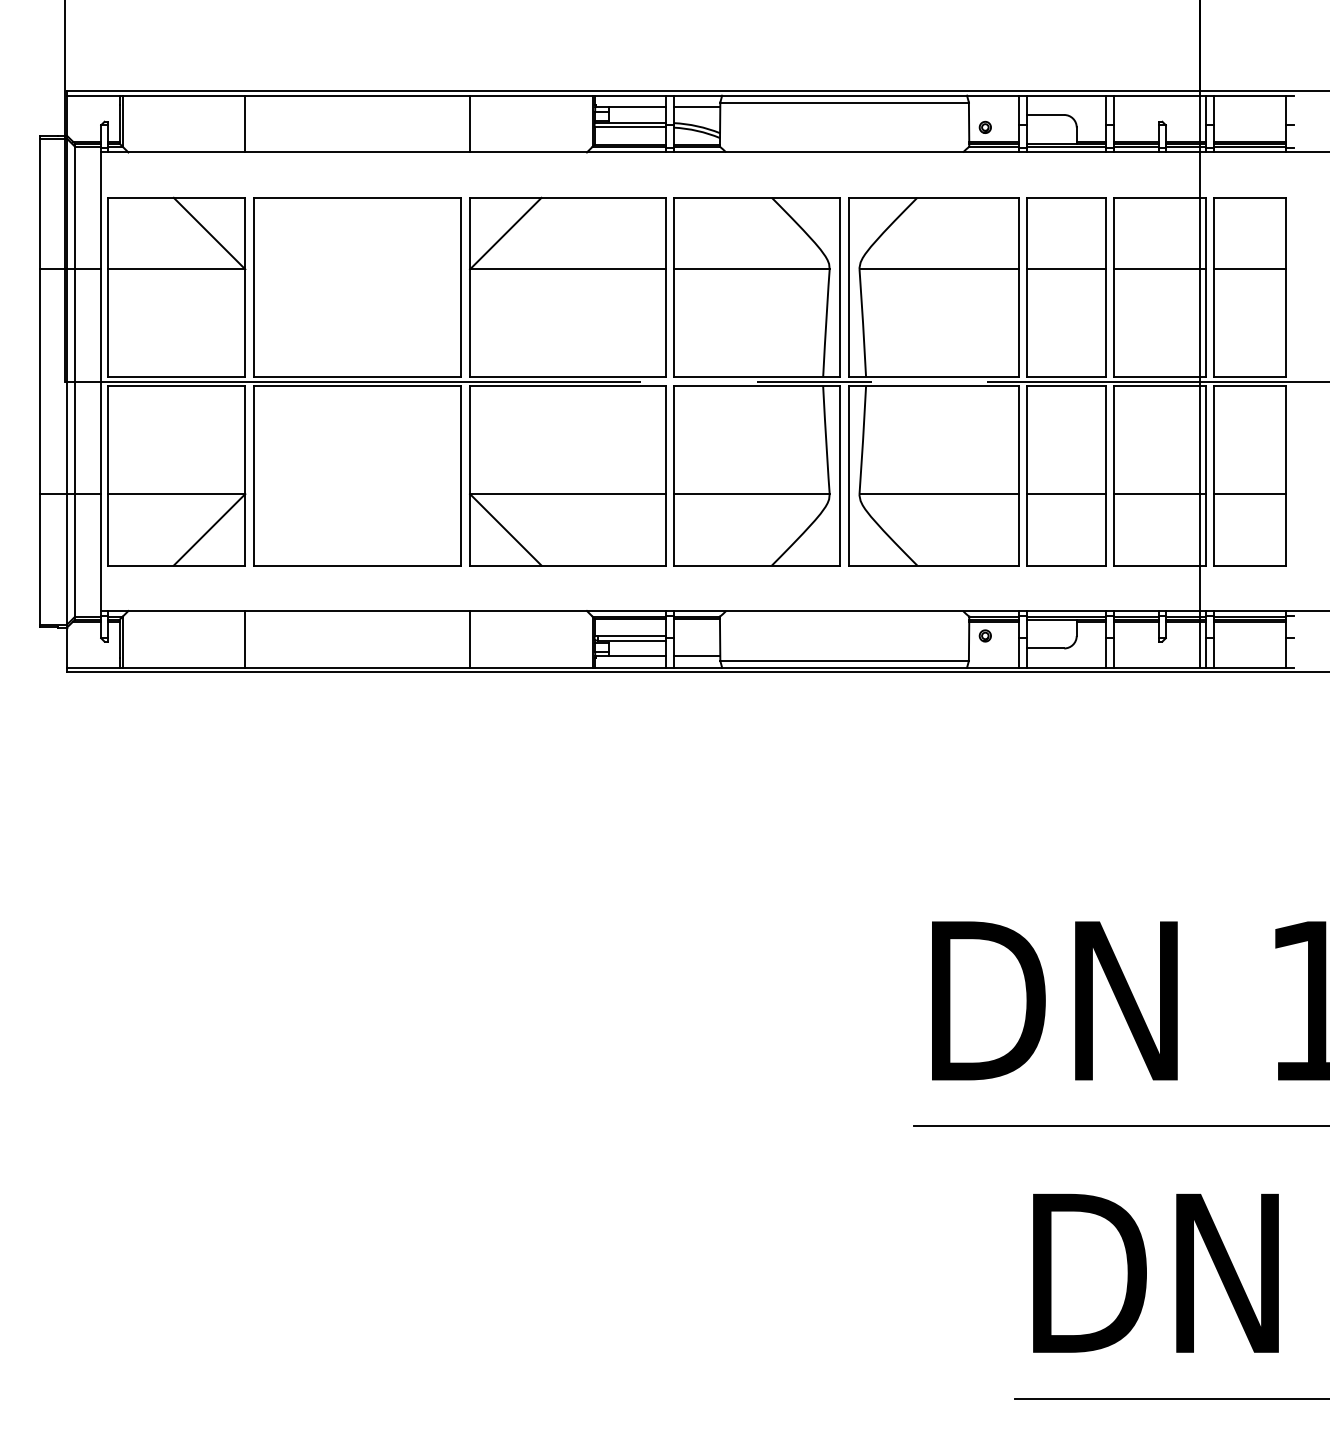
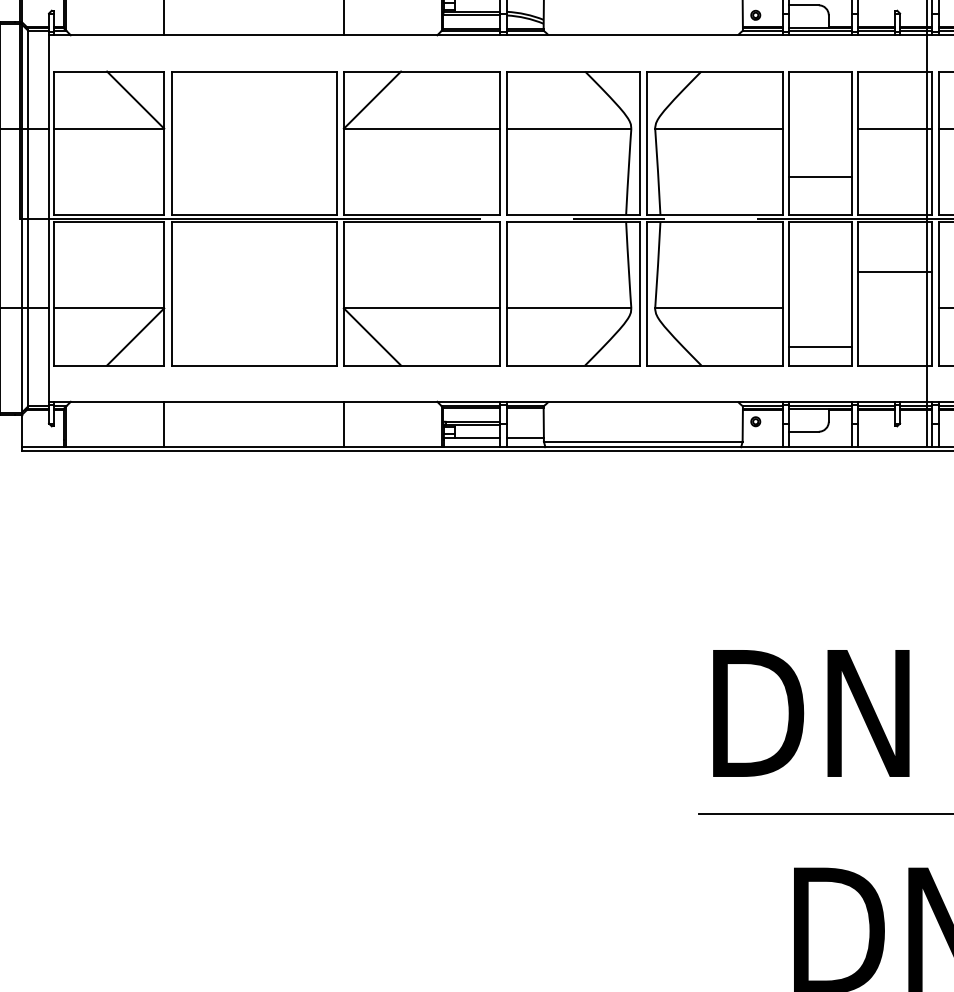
line: (1066, 269) -> (820, 176), moved
line: (1066, 494) -> (820, 347), moved
line: (1159, 494) -> (894, 272), moved

